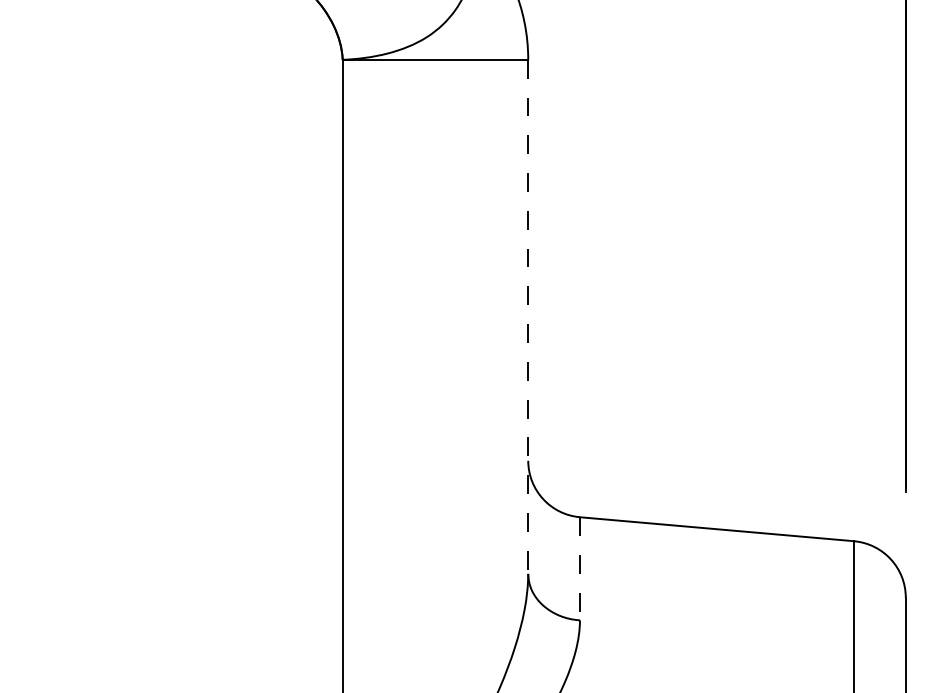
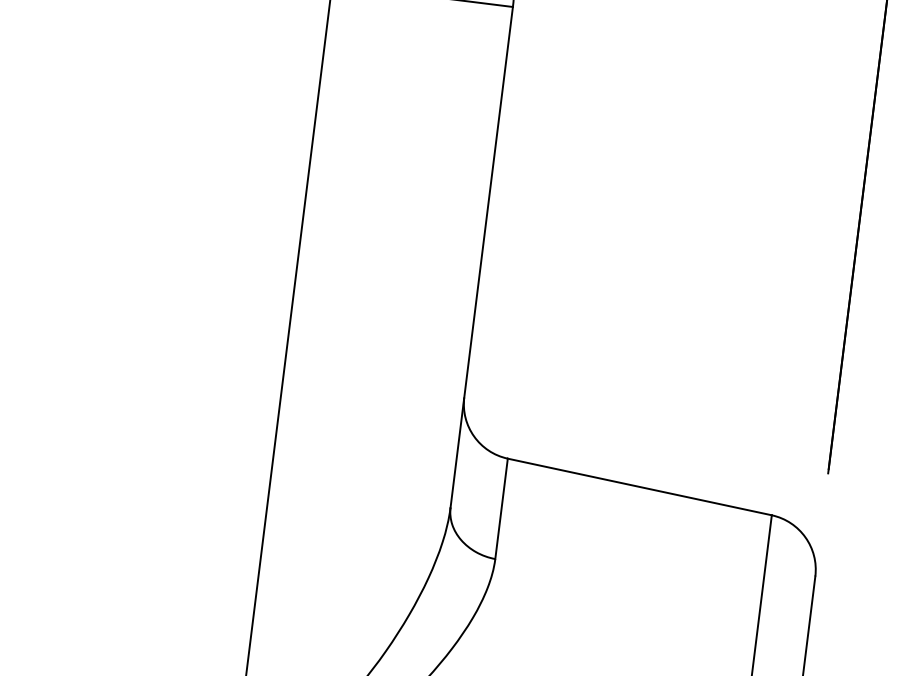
line: (528, 317) -> (481, 257), dashed -> solid
line: (579, 568) -> (501, 508), dashed -> solid

